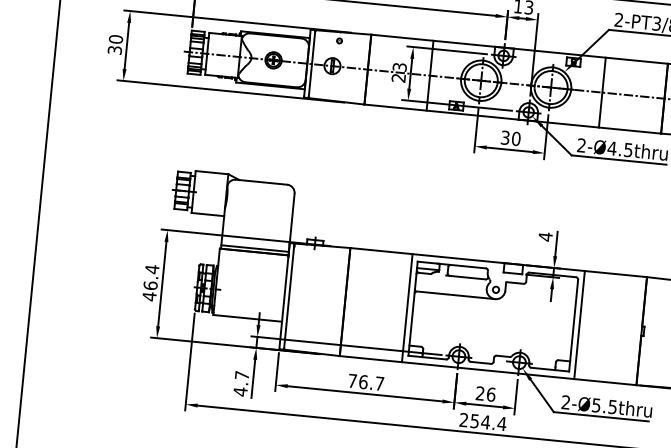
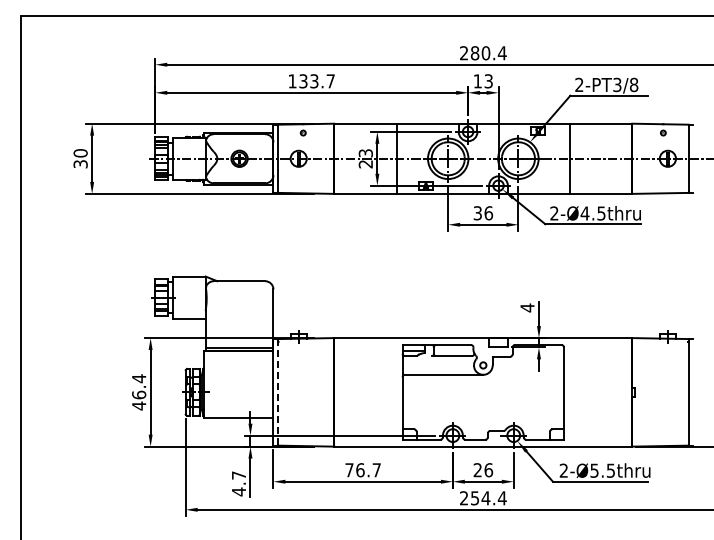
text: (516, 139) -> (488, 213), 30 -> 36
line: (289, 295) -> (278, 391), solid -> dashed
line: (406, 308) -> (396, 392), removed
line: (579, 325) -> (569, 392), removed

